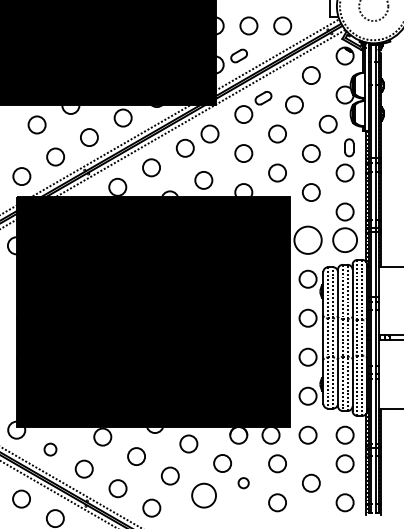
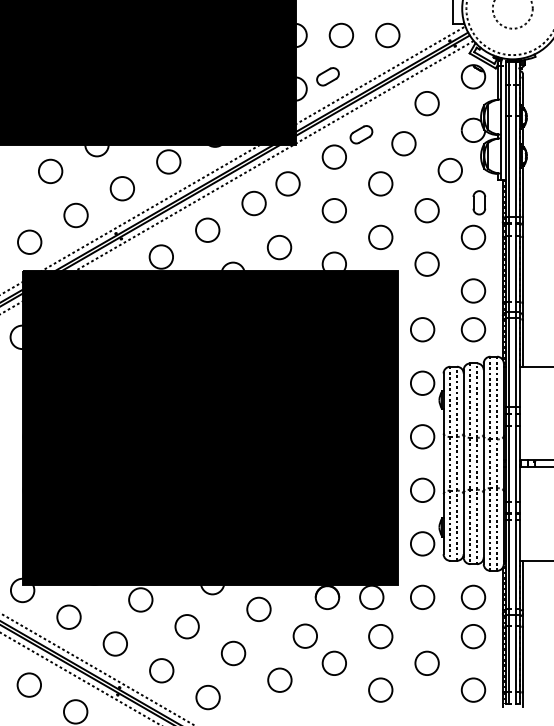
circle: (307, 240) -> (422, 329), size x0.62
circle: (345, 240) -> (473, 329), size x0.71
circle: (50, 449) -> (68, 616), size x1.43
circle: (243, 482) -> (333, 662), size x1.67
circle: (203, 495) -> (279, 679), size x0.71

